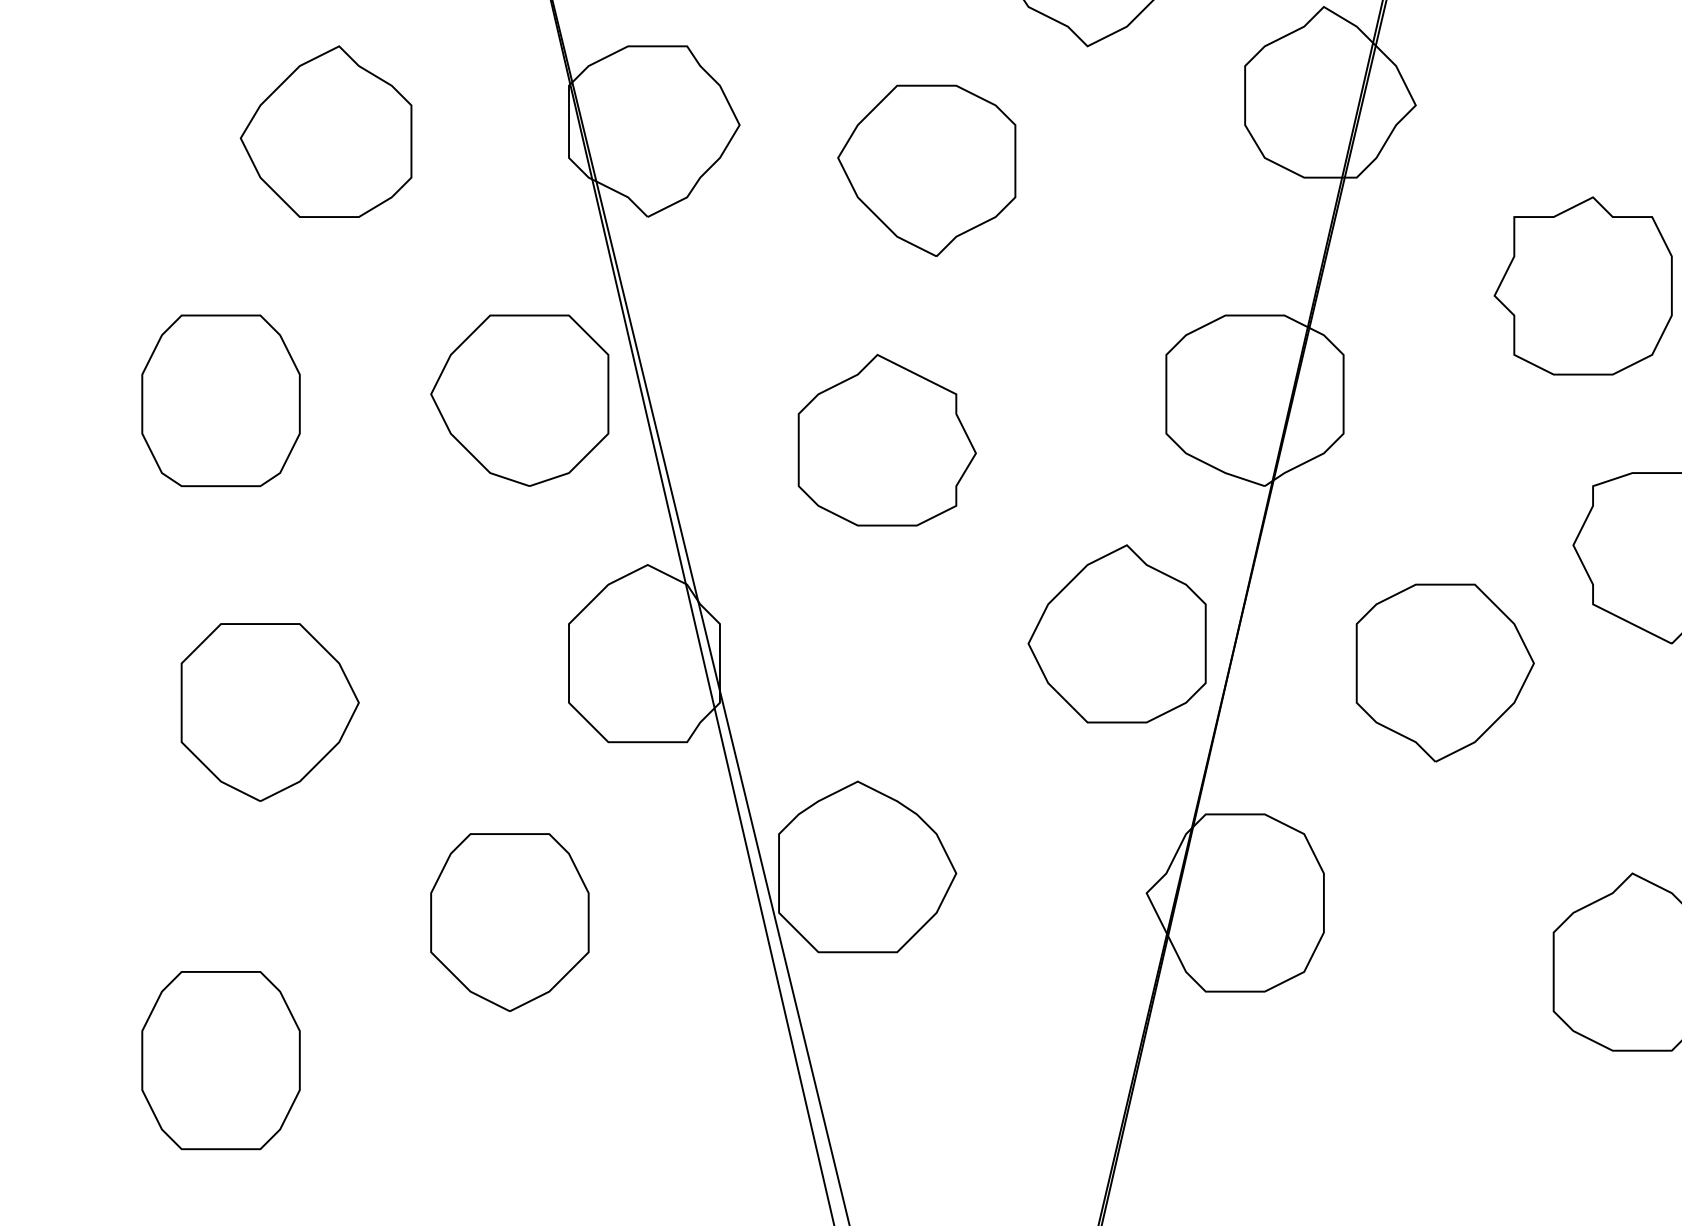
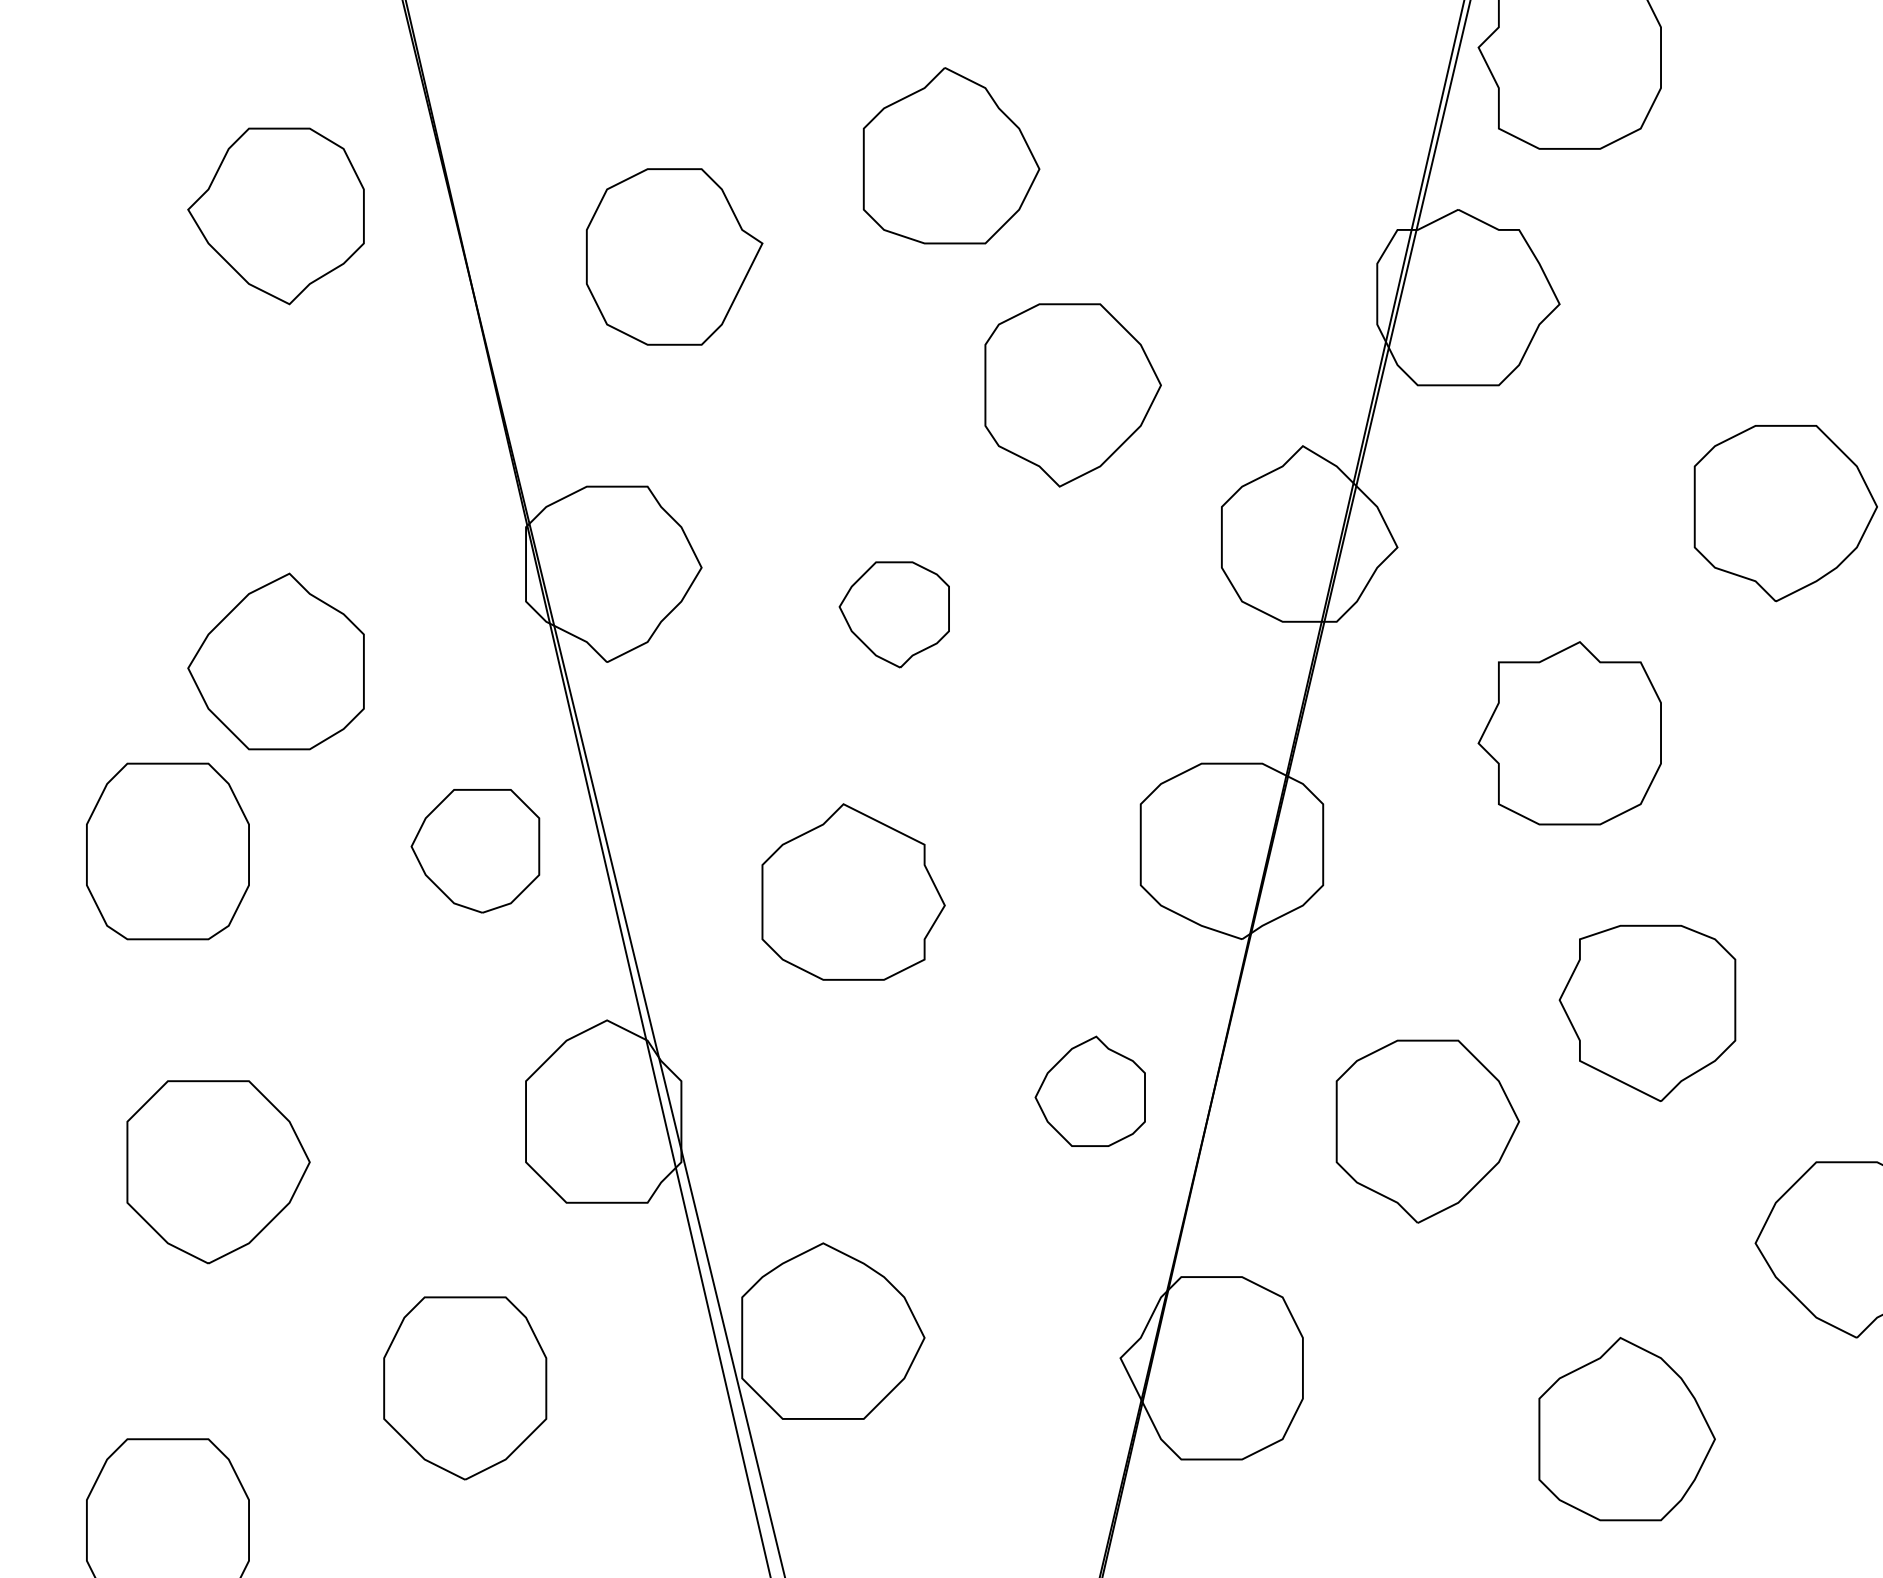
part: (325, 131) -> (275, 661), moved
part: (927, 170) -> (894, 614), size x0.6
part: (519, 399) -> (475, 850), size x0.7
part: (1117, 634) -> (1090, 1091), size x0.6

